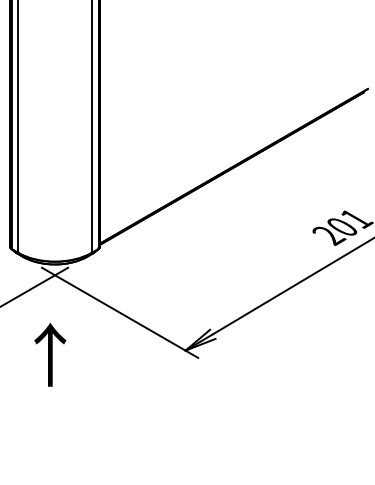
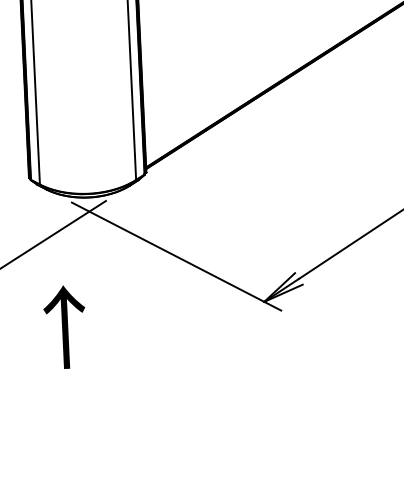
text: (50, 354) -> (65, 326), moved

